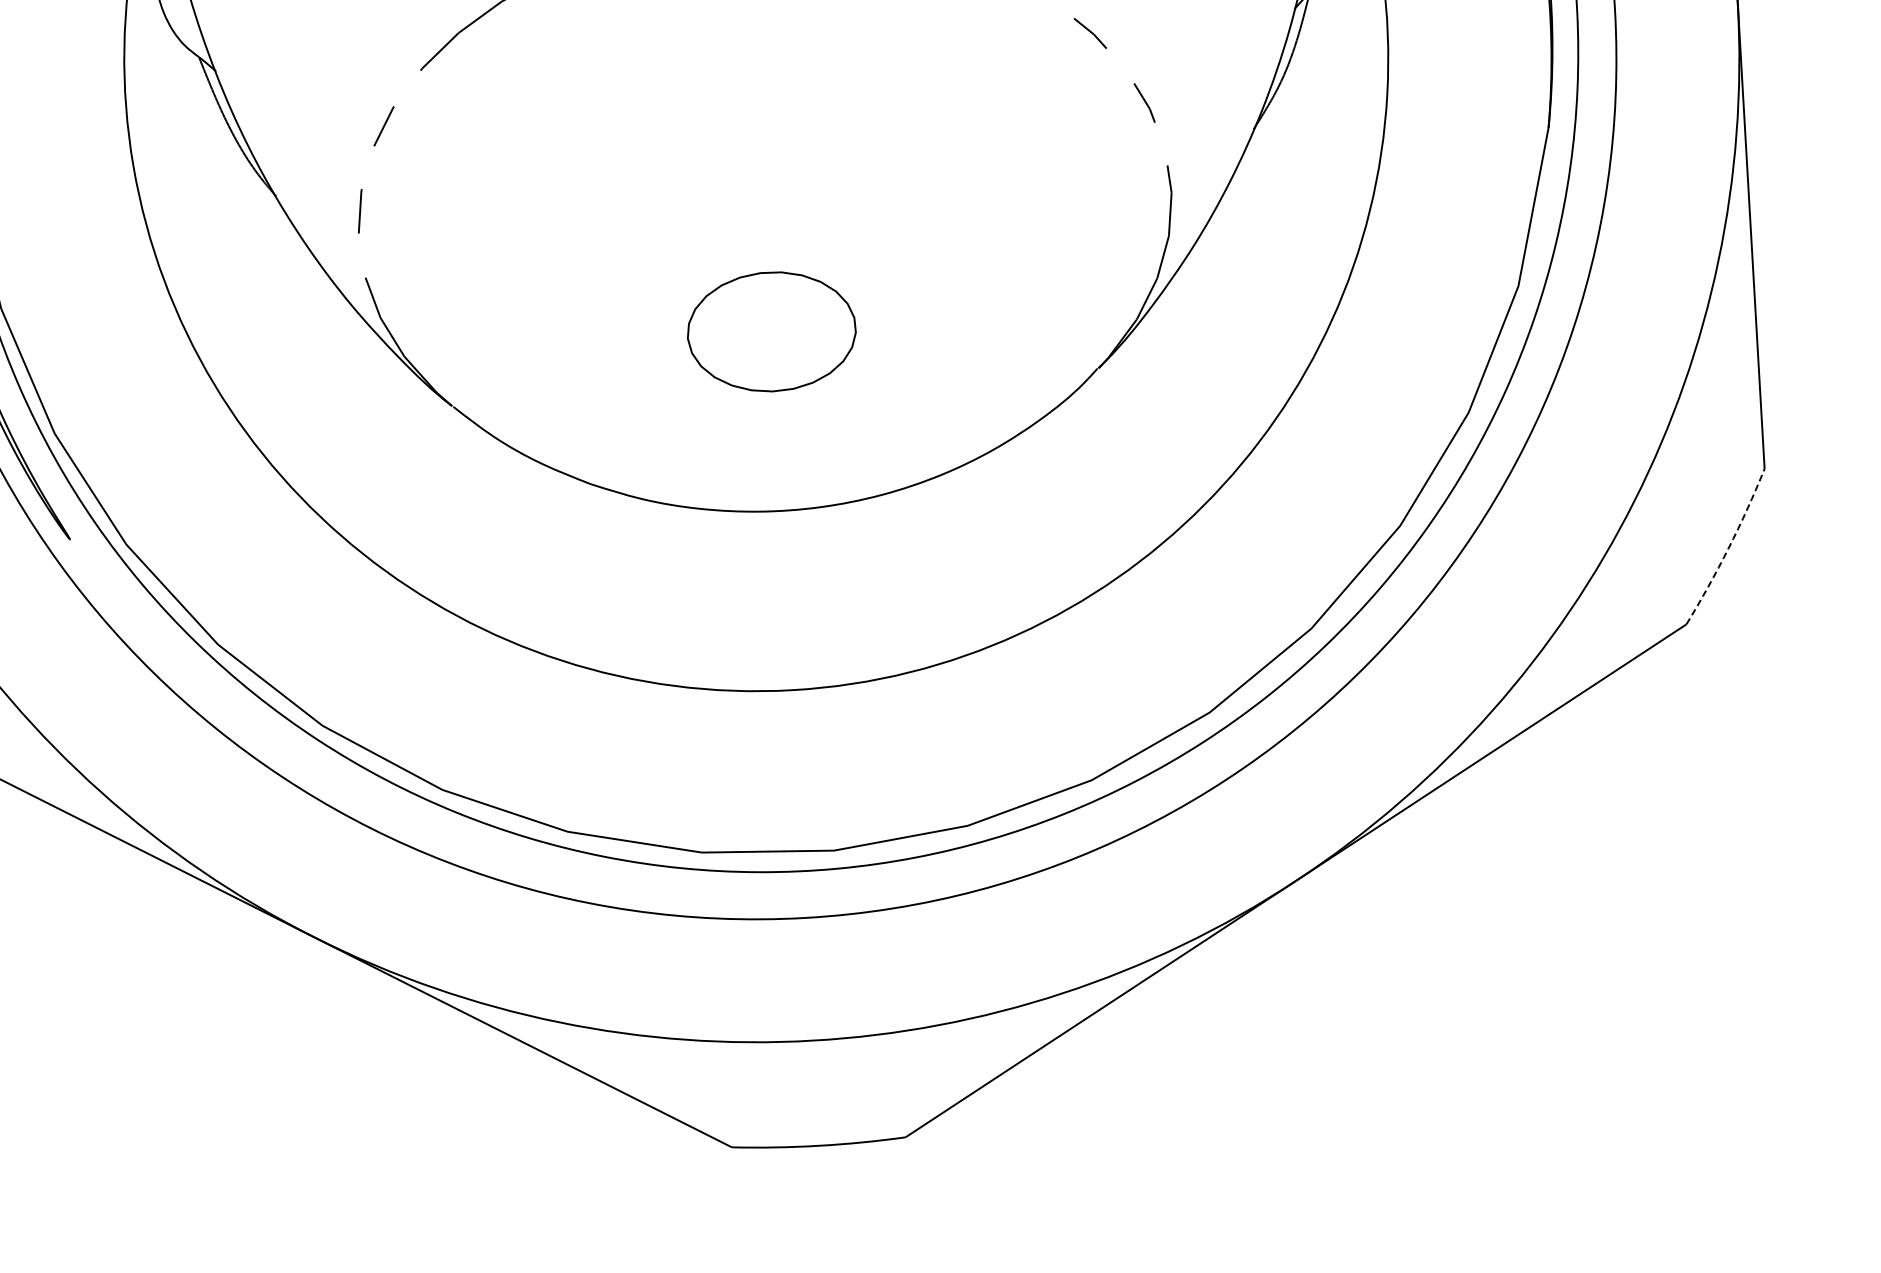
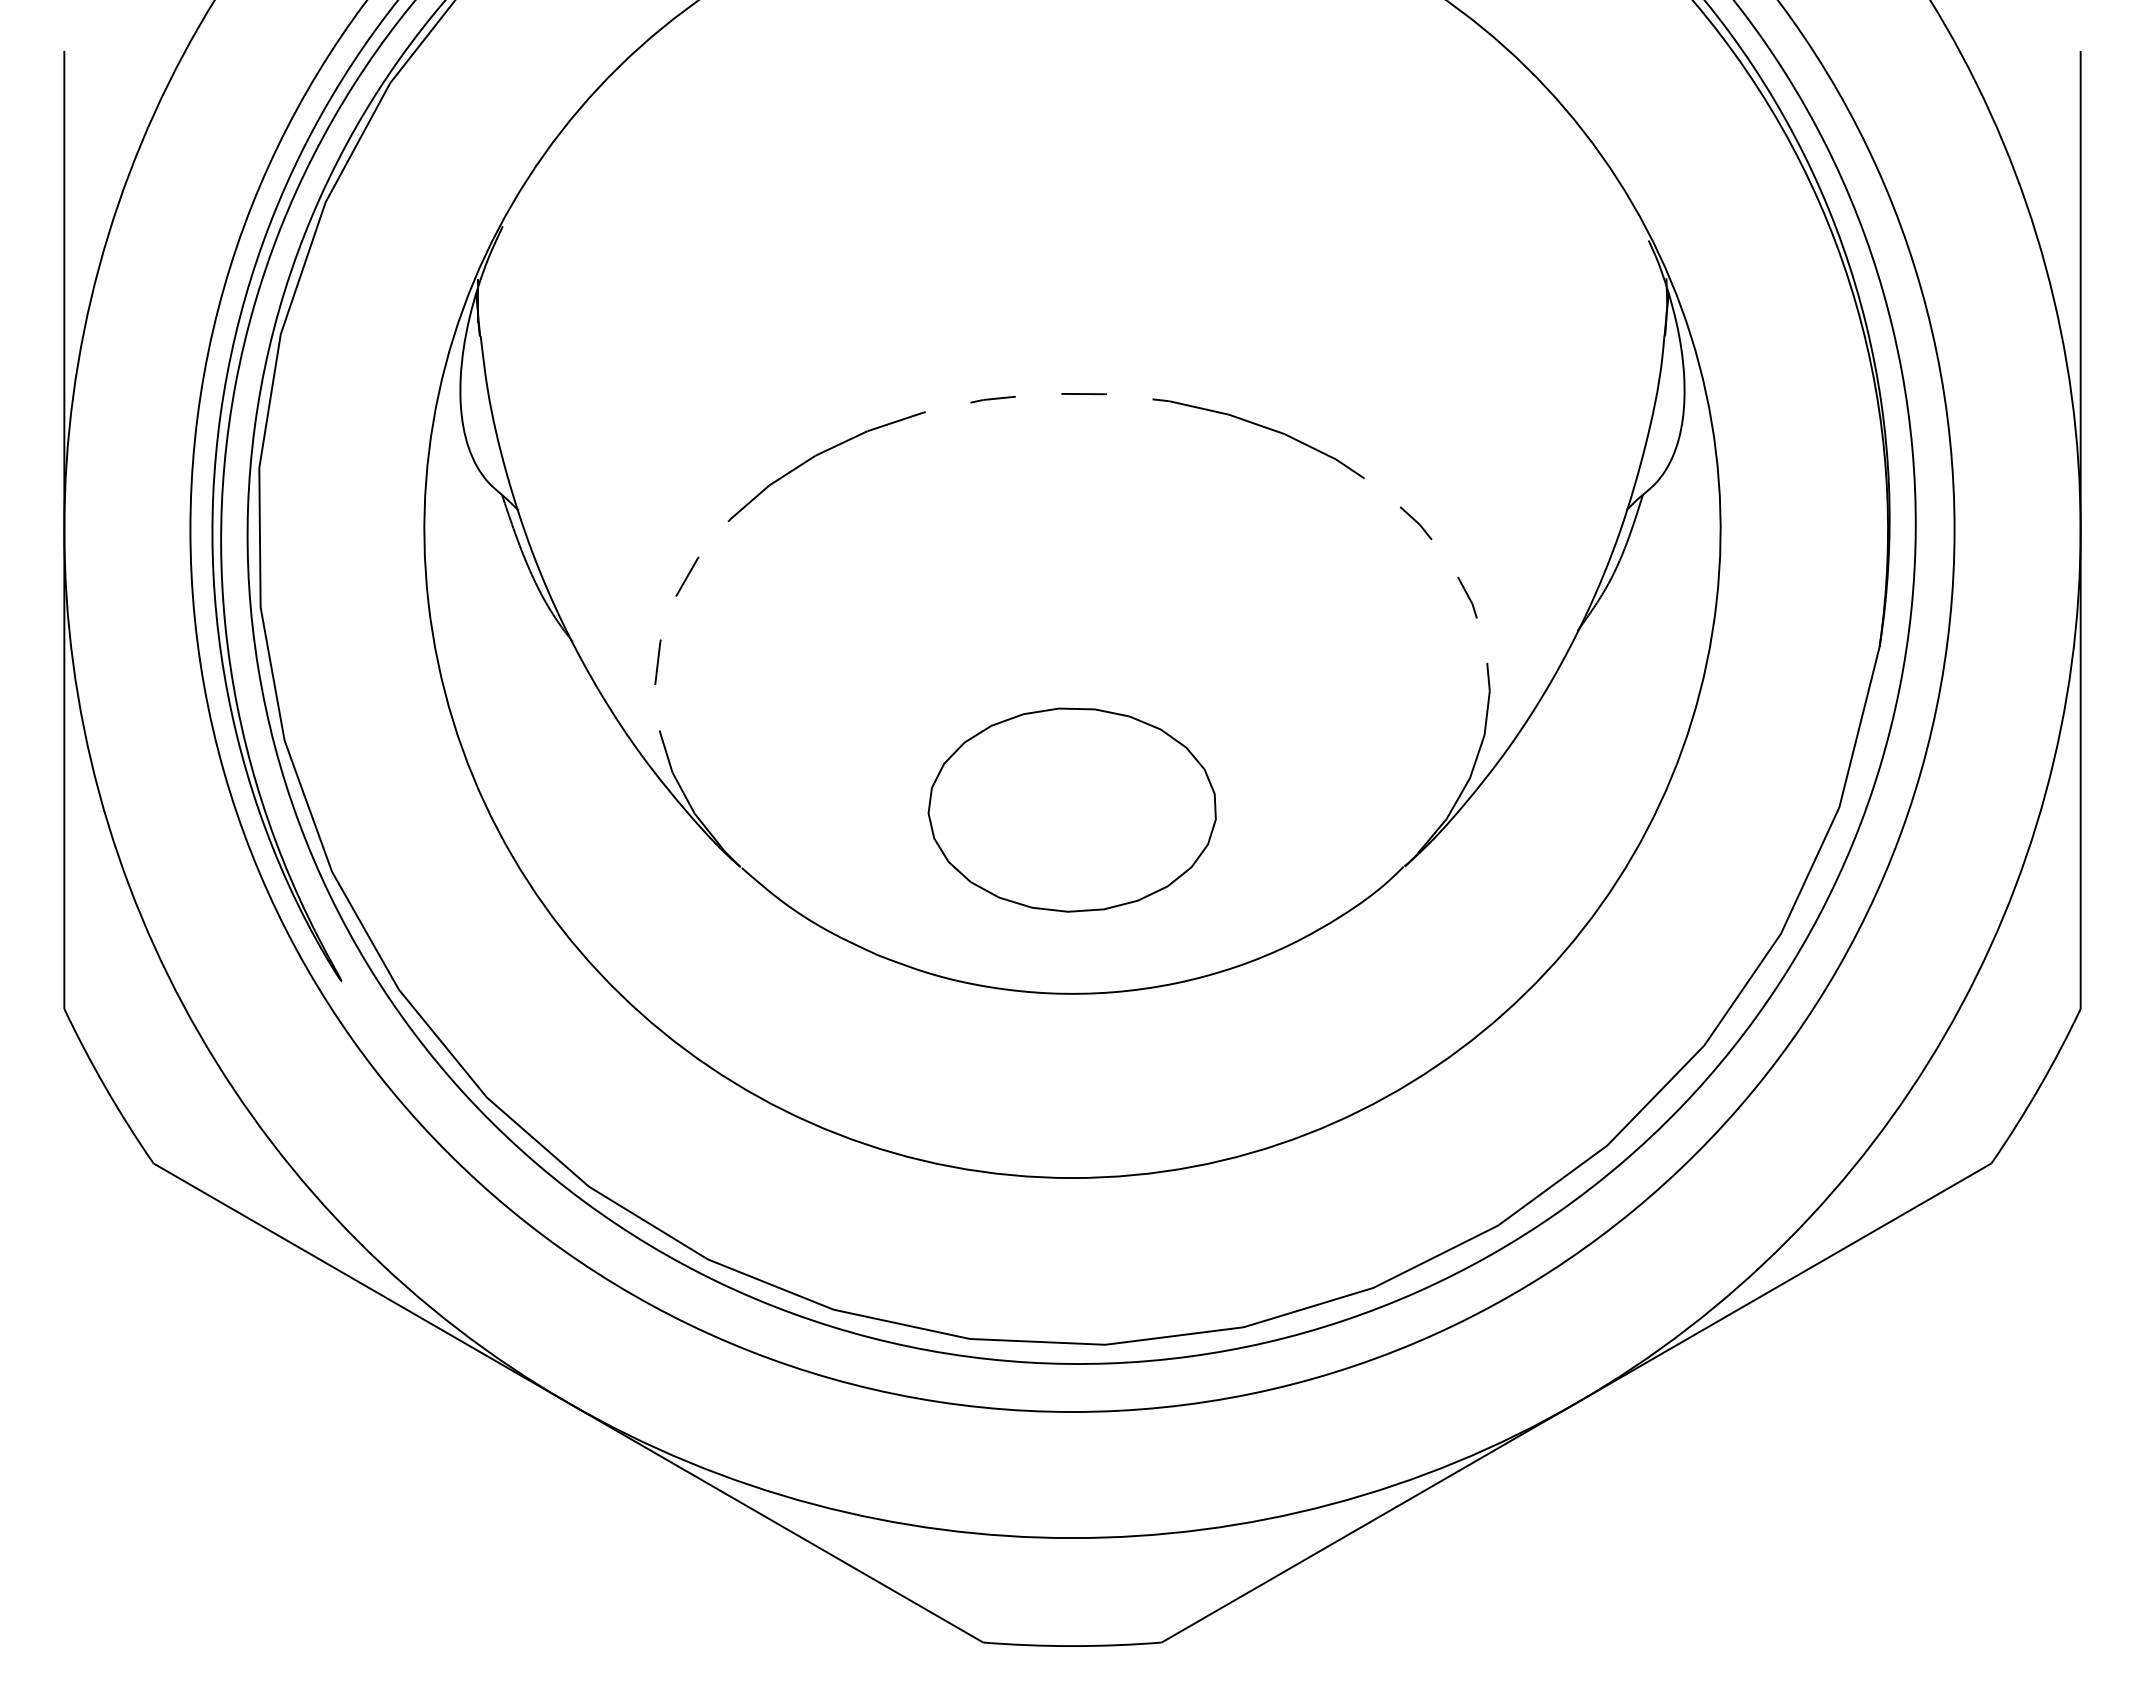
part: (771, 331) -> (1071, 809), size x1.67
arc: (1729, 548) -> (2039, 1088), dashed -> solid

